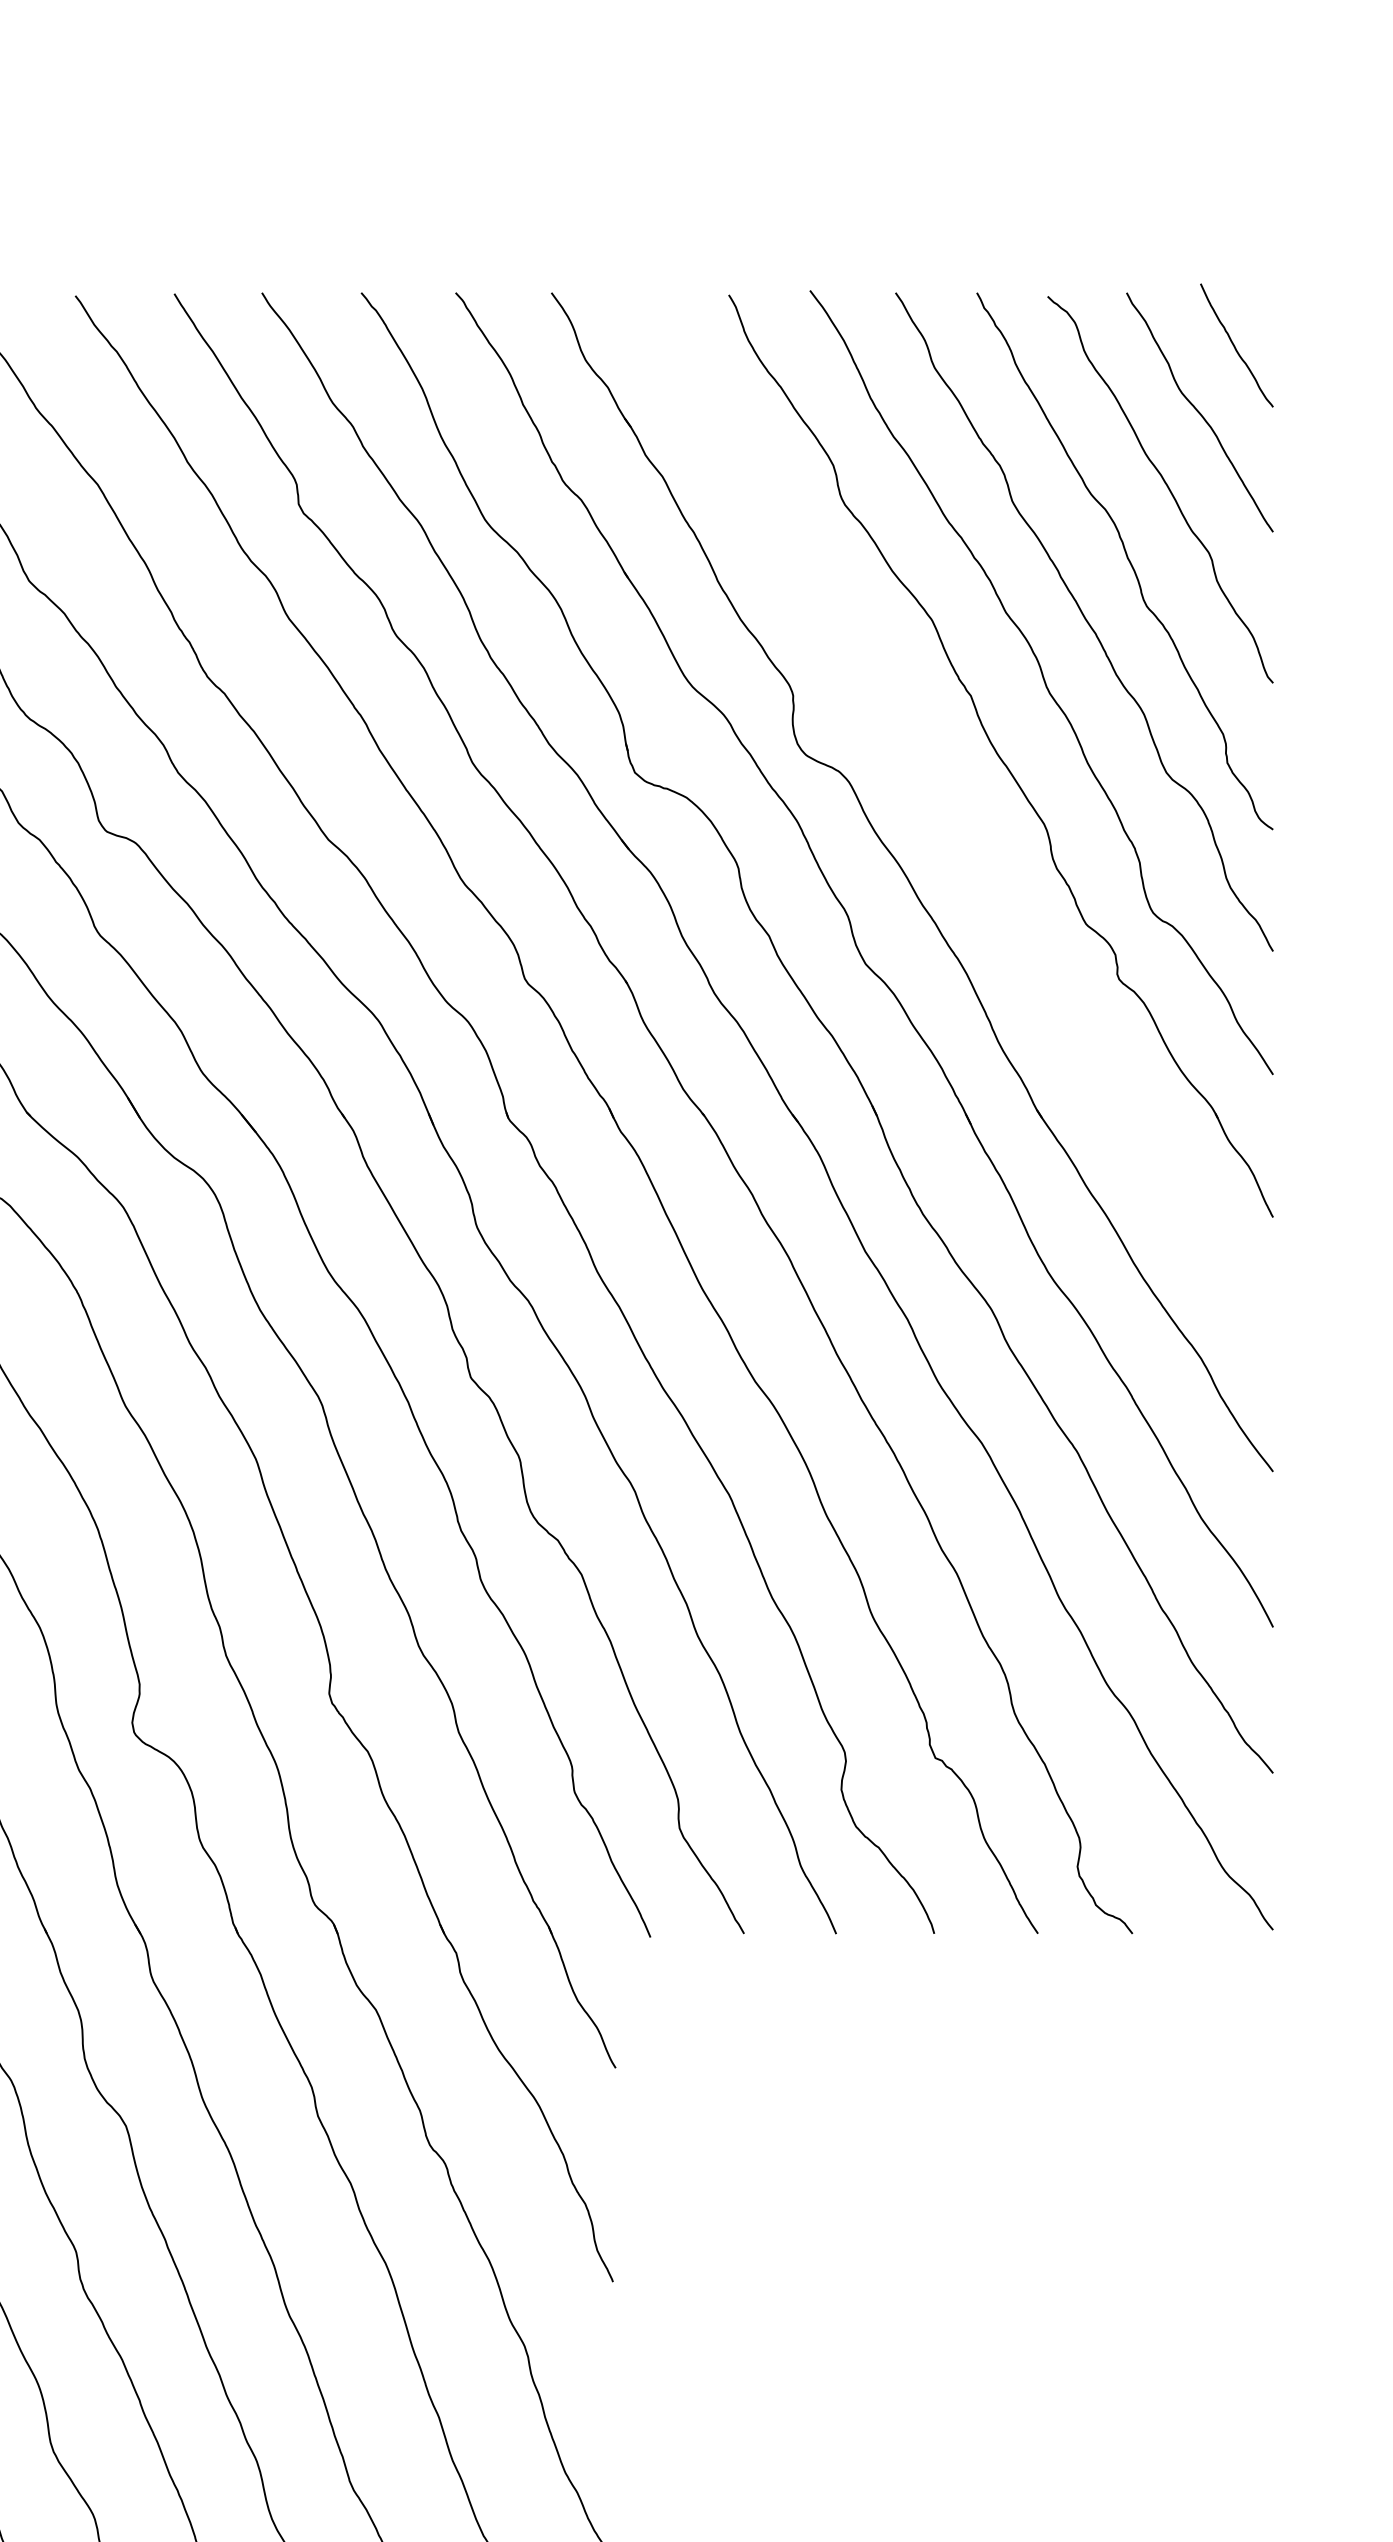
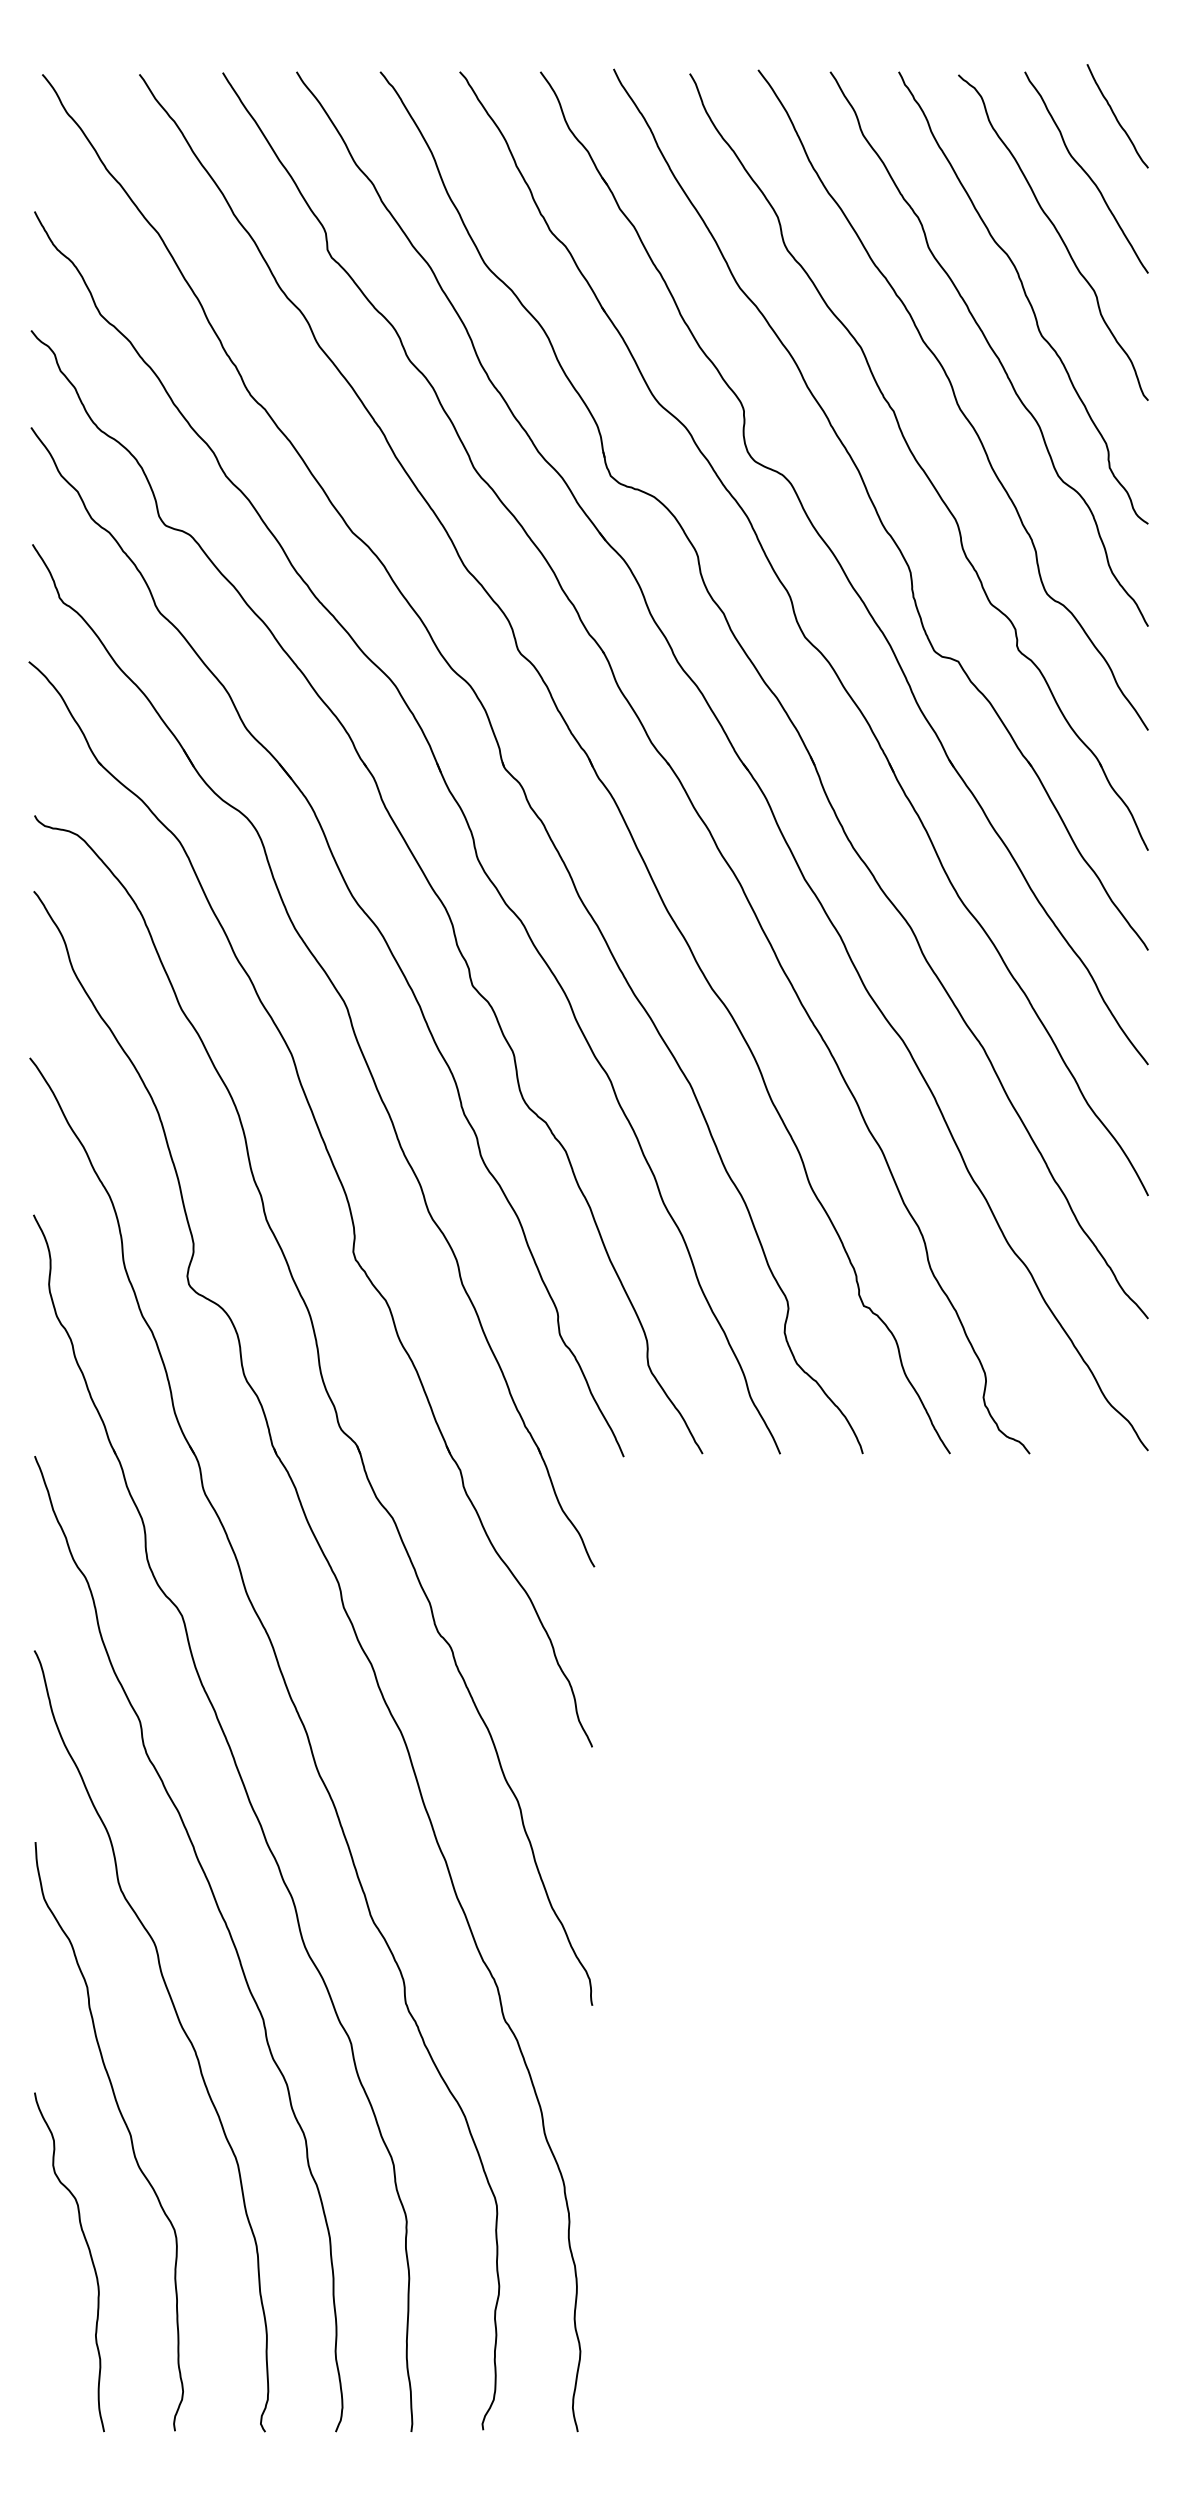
part: (955, 812) -> (880, 509), added

